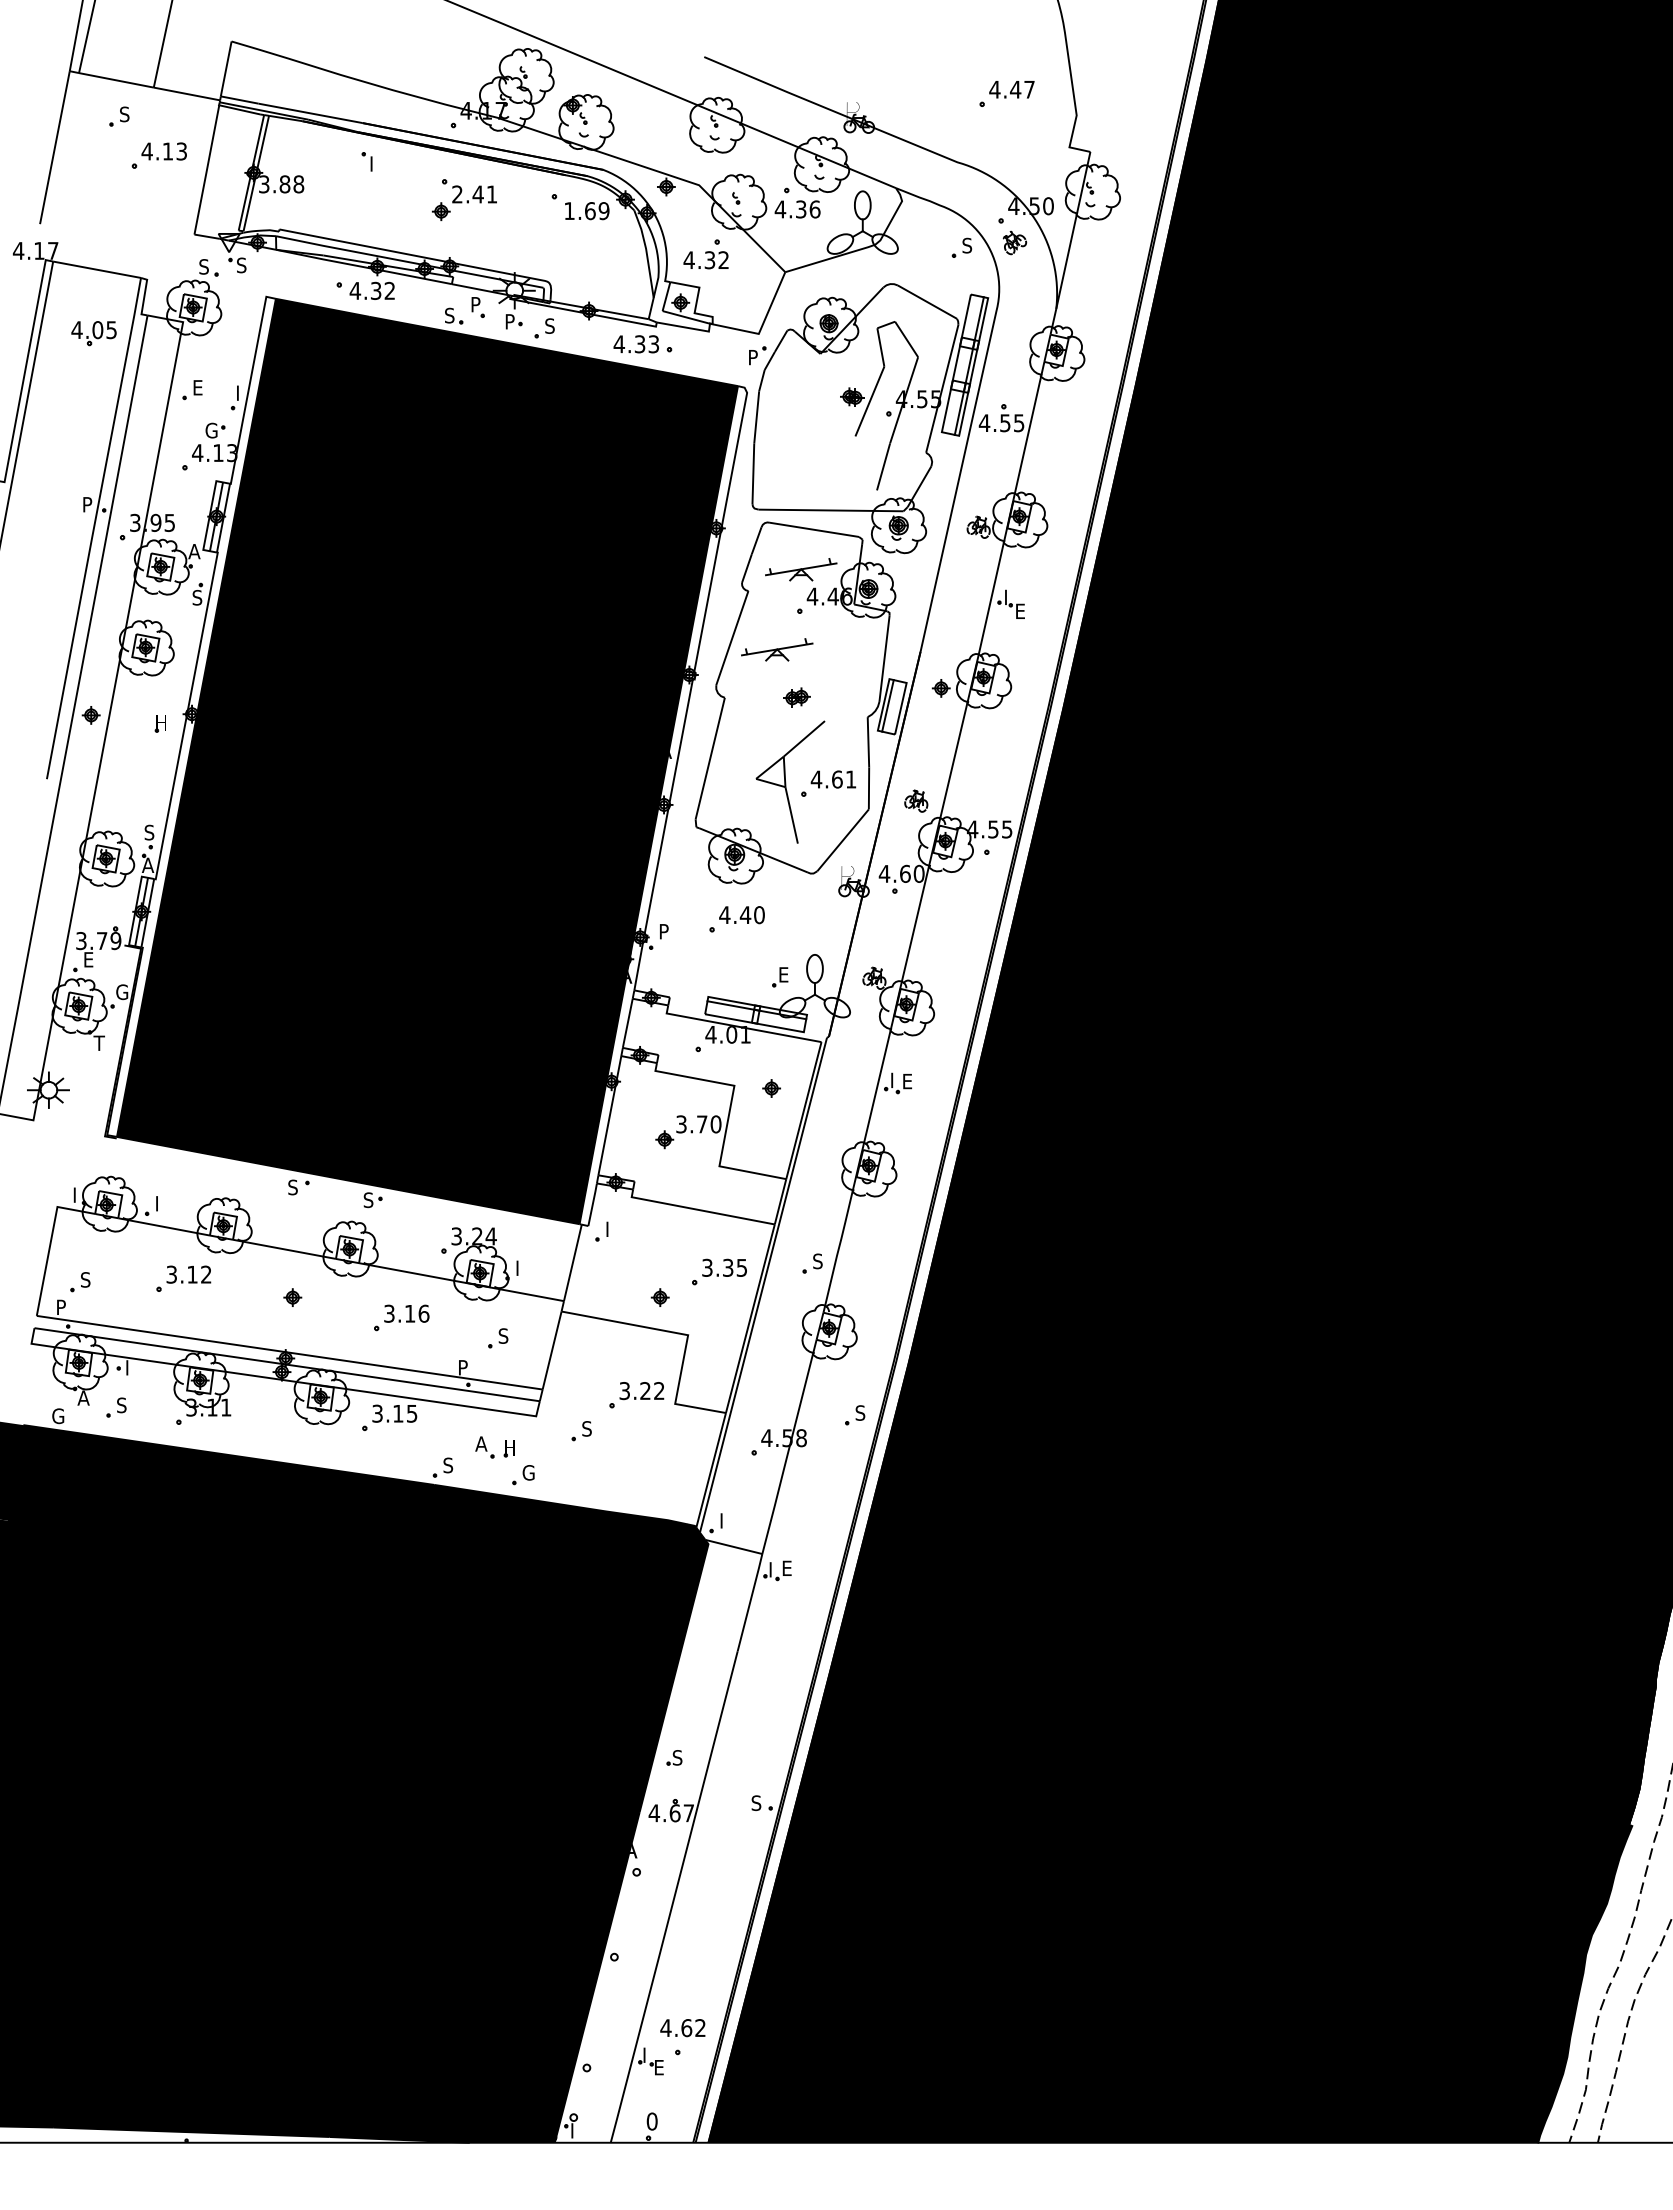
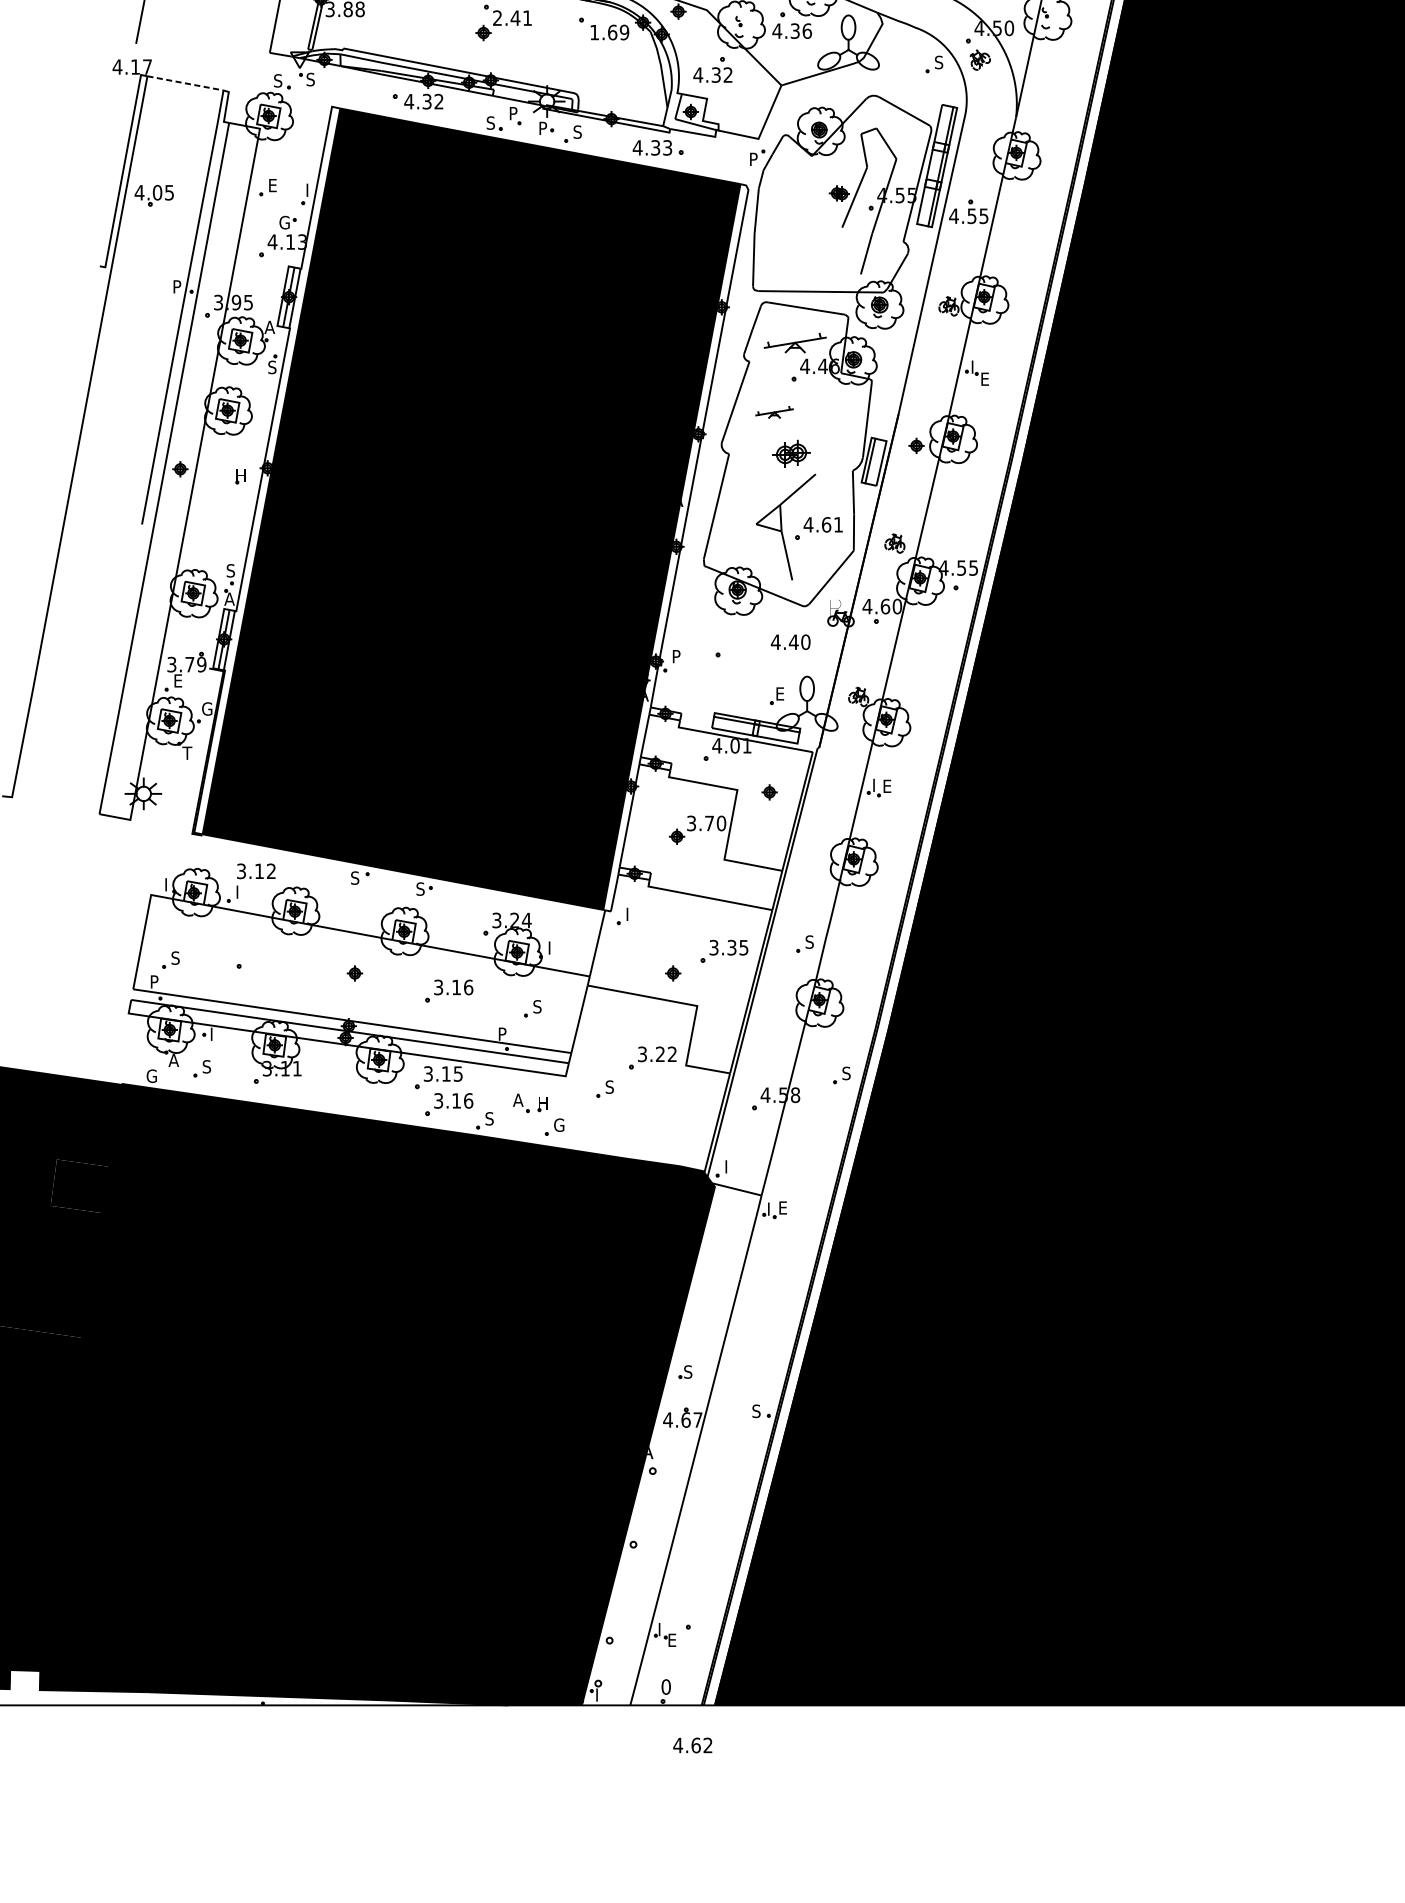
line: (97, 269) -> (185, 83), solid -> dashed
part: (93, 333) -> (153, 195), moved
part: (777, 649) -> (774, 412), size x0.6
part: (796, 697) -> (791, 453), size x1.6
text: (741, 915) -> (790, 642), moved
text: (188, 1274) -> (255, 871), moved
part: (401, 1448) -> (449, 1104), added
text: (682, 2028) -> (692, 1745), moved

